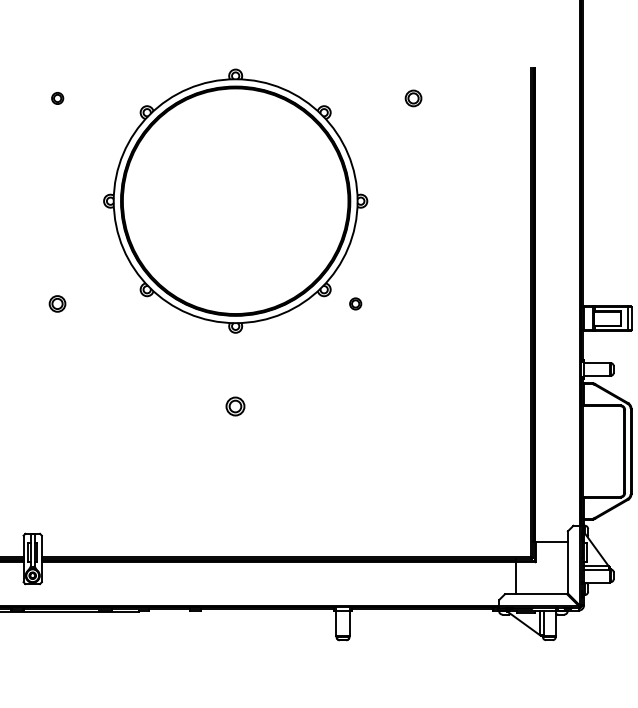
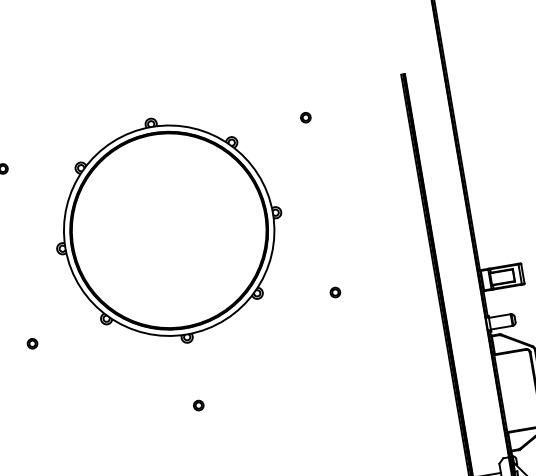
part: (413, 98) -> (305, 117), size x0.71
part: (57, 303) -> (32, 343), size x0.71
part: (355, 303) -> (335, 292), moved
part: (235, 406) -> (198, 405), size x0.62

